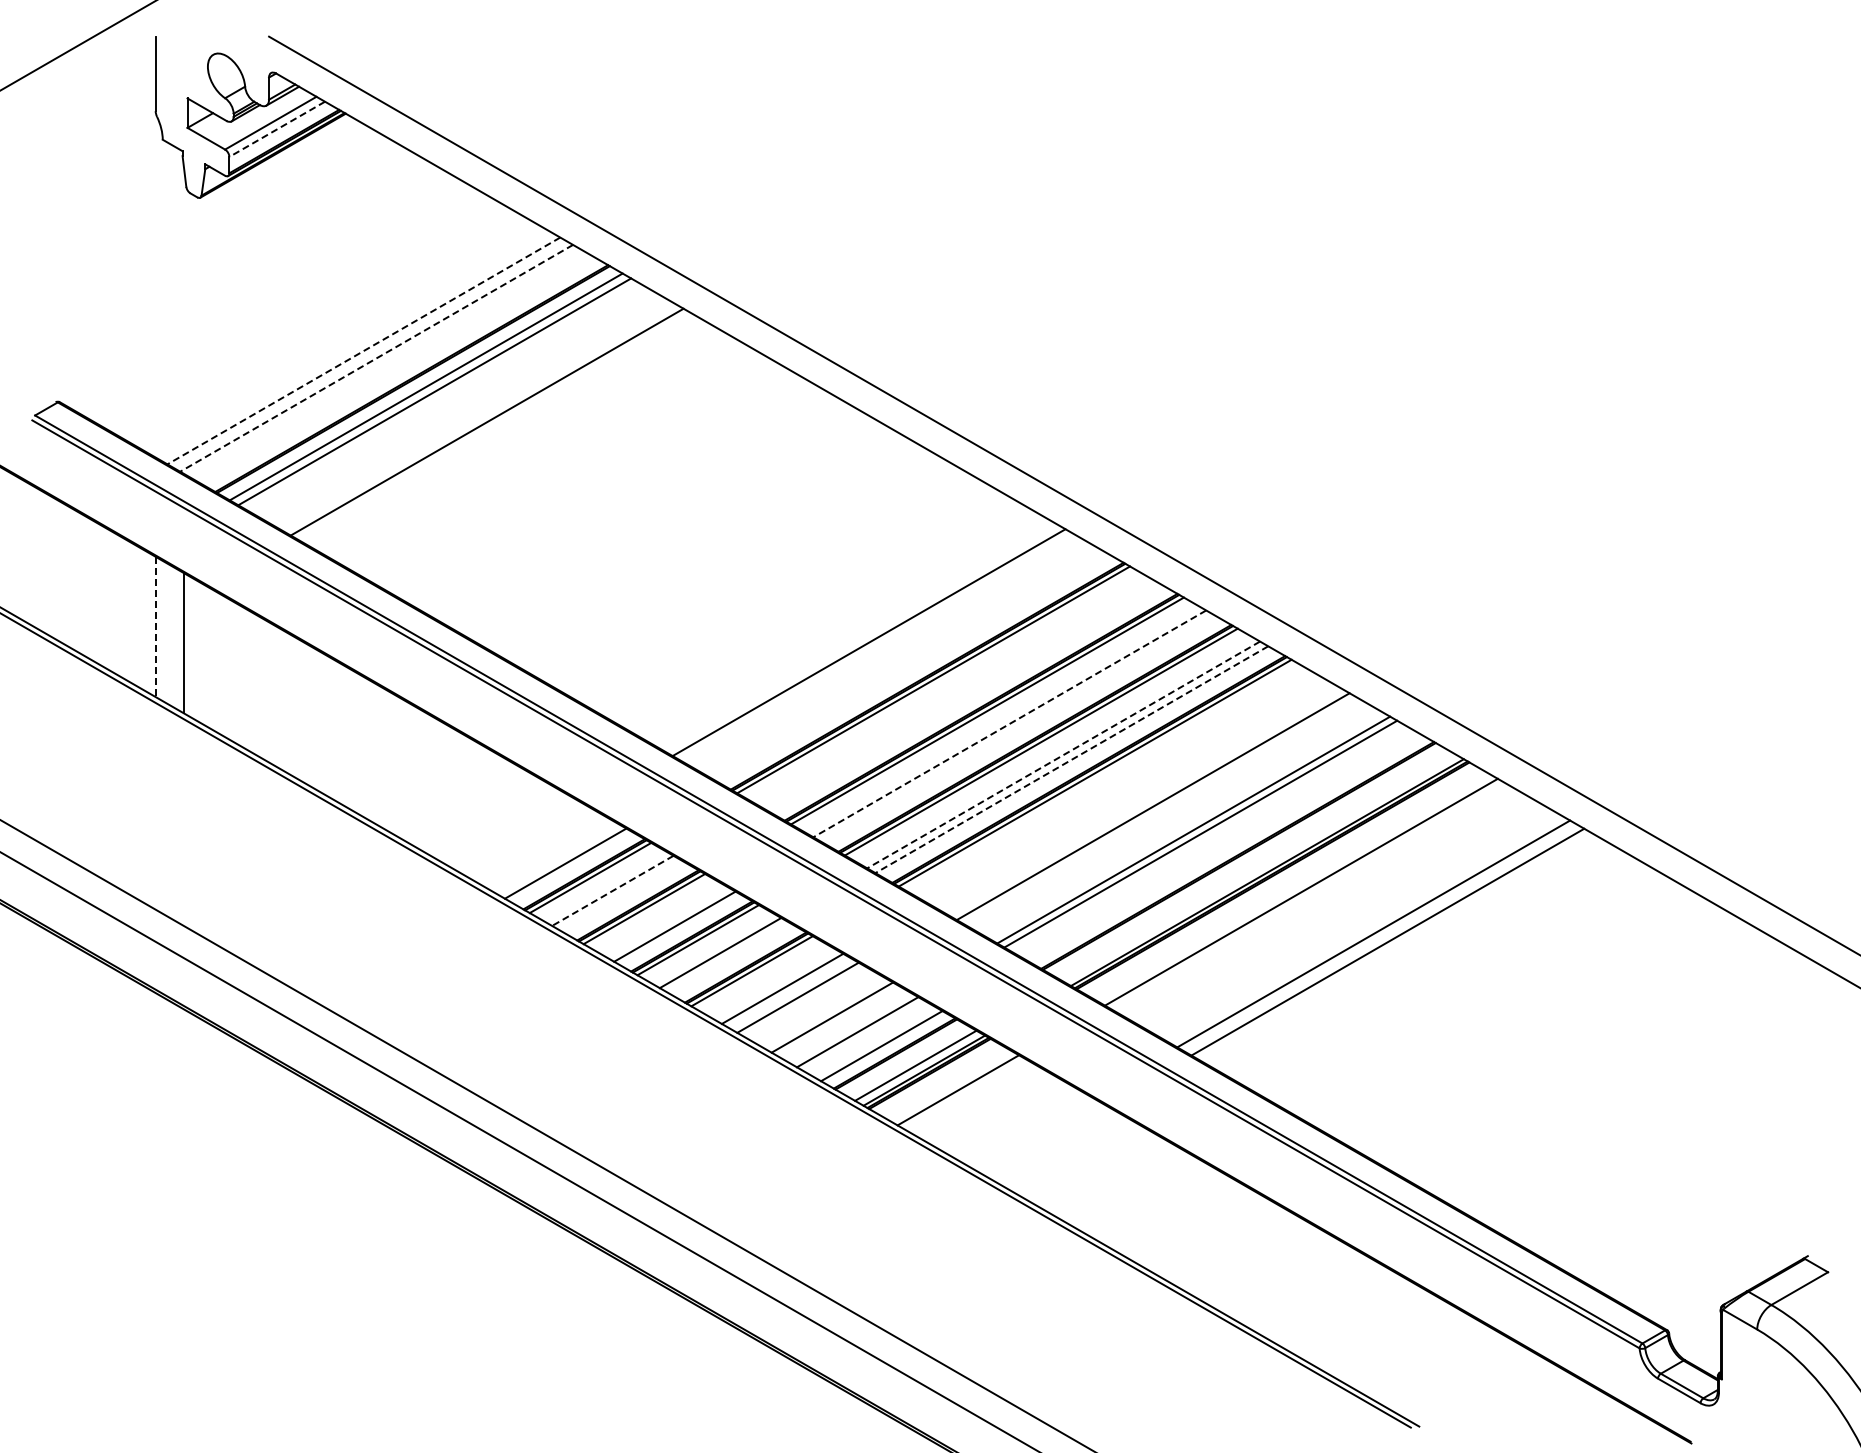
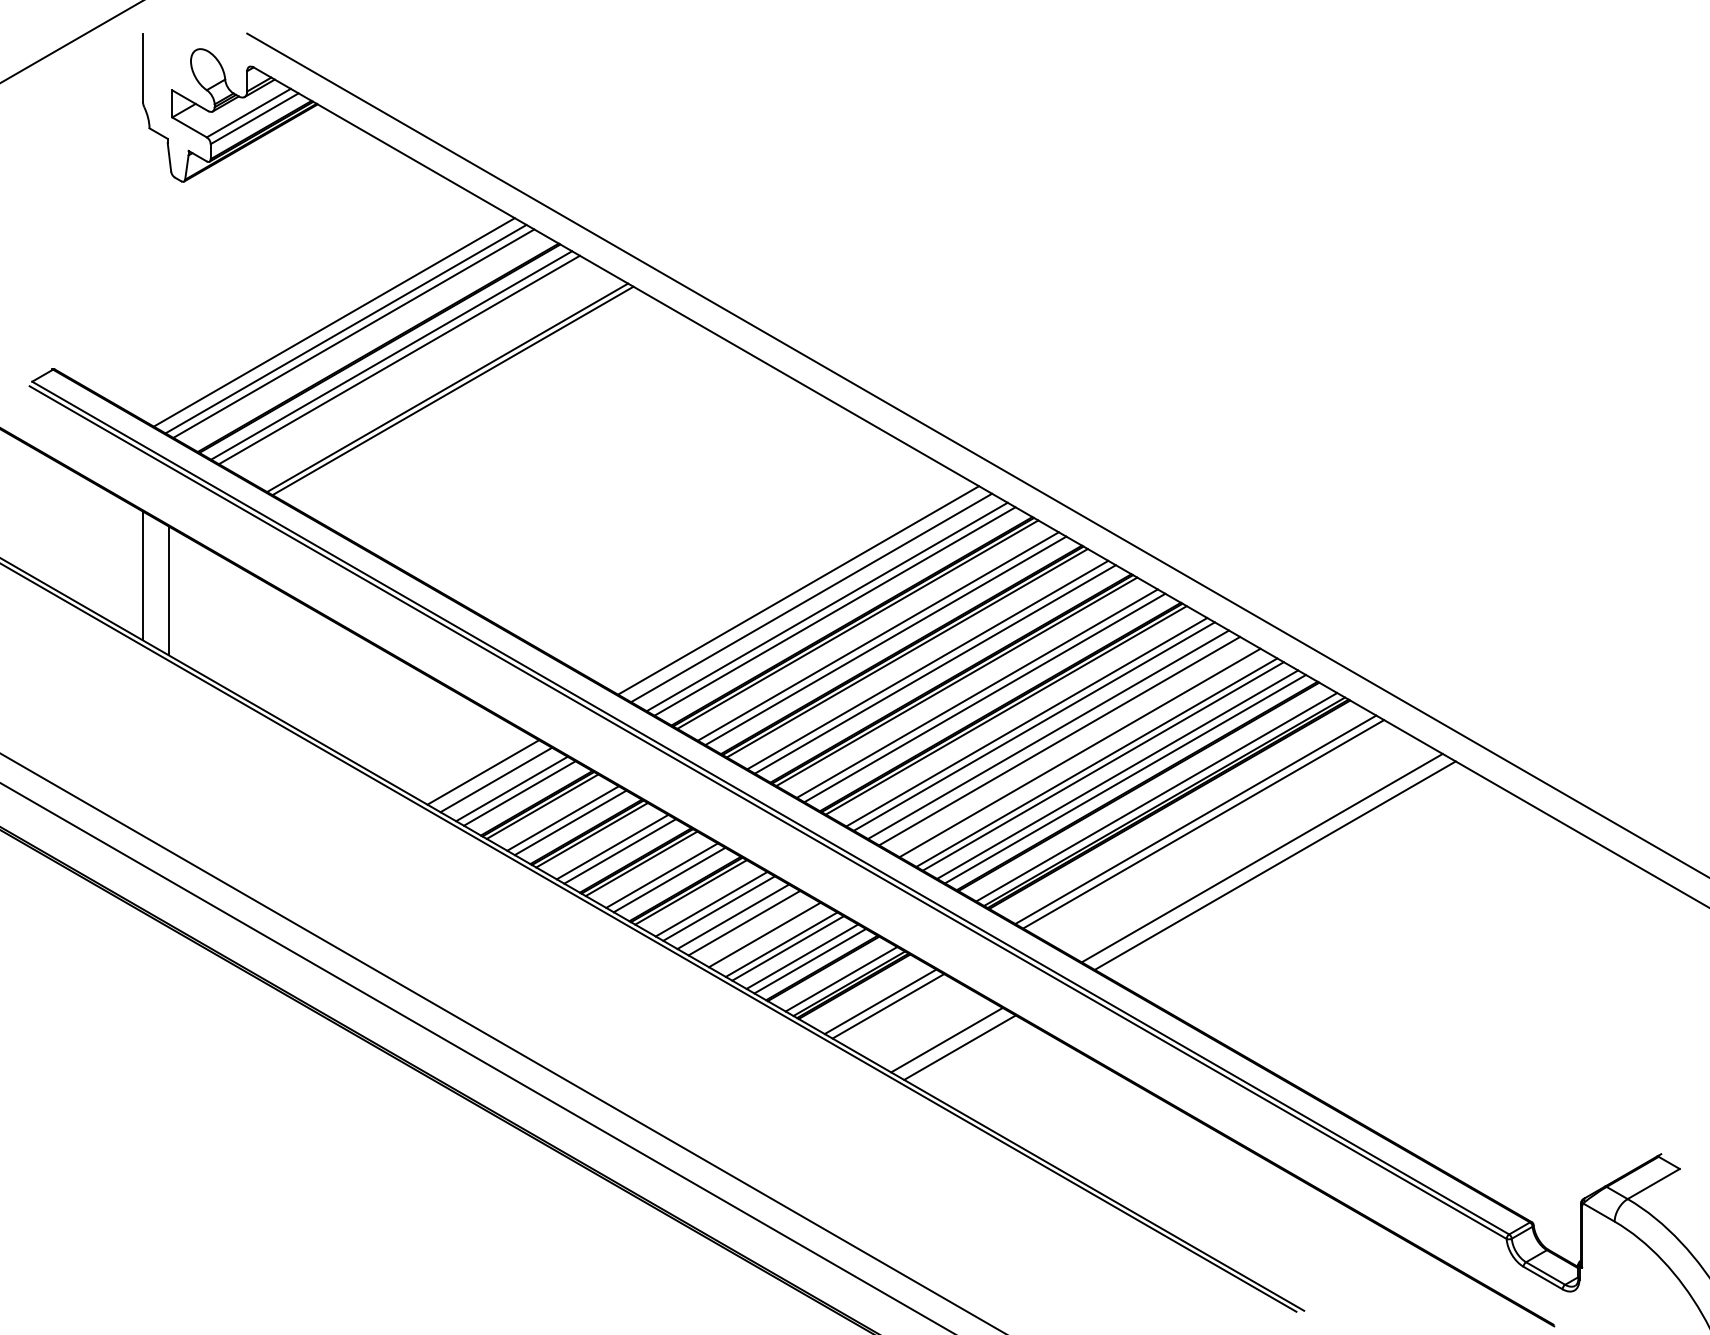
line: (276, 129) -> (254, 118), dashed -> solid
line: (363, 350) -> (333, 321), dashed -> solid
line: (376, 358) -> (345, 329), dashed -> solid
line: (384, 362) -> (353, 333), added
line: (492, 425) -> (452, 390), added
line: (155, 627) -> (142, 576), dashed -> solid
line: (882, 650) -> (810, 597), added
line: (899, 660) -> (826, 606), added
line: (908, 665) -> (834, 611), added
line: (955, 692) -> (877, 636), added
line: (963, 697) -> (885, 640), added
line: (1009, 723) -> (927, 664), dashed -> solid
line: (1017, 728) -> (934, 669), added
line: (1063, 754) -> (977, 693), dashed -> solid
line: (1071, 759) -> (984, 697), dashed -> solid
line: (1117, 785) -> (1026, 721), added
line: (1125, 790) -> (1034, 726), added
line: (1140, 799) -> (1047, 734), added
line: (1175, 819) -> (1080, 752), added
line: (525, 840) -> (482, 772), added
line: (1215, 842) -> (1116, 774), added
line: (1224, 847) -> (1125, 778), added
line: (539, 848) -> (495, 779), added
line: (556, 858) -> (511, 788), added
line: (1258, 867) -> (1156, 797), added
line: (612, 891) -> (562, 819), dashed -> solid
line: (620, 895) -> (570, 822), added
line: (1309, 896) -> (1203, 823), added
line: (666, 921) -> (612, 846), added
line: (728, 957) -> (669, 879), added
line: (774, 984) -> (711, 904), added
line: (809, 1004) -> (743, 922), added
line: (850, 1028) -> (781, 945), added
line: (873, 1041) -> (802, 956), added
line: (966, 1095) -> (888, 1006), added
line: (1030, 1132) -> (946, 1040), added
line: (1044, 1140) -> (959, 1047), added

